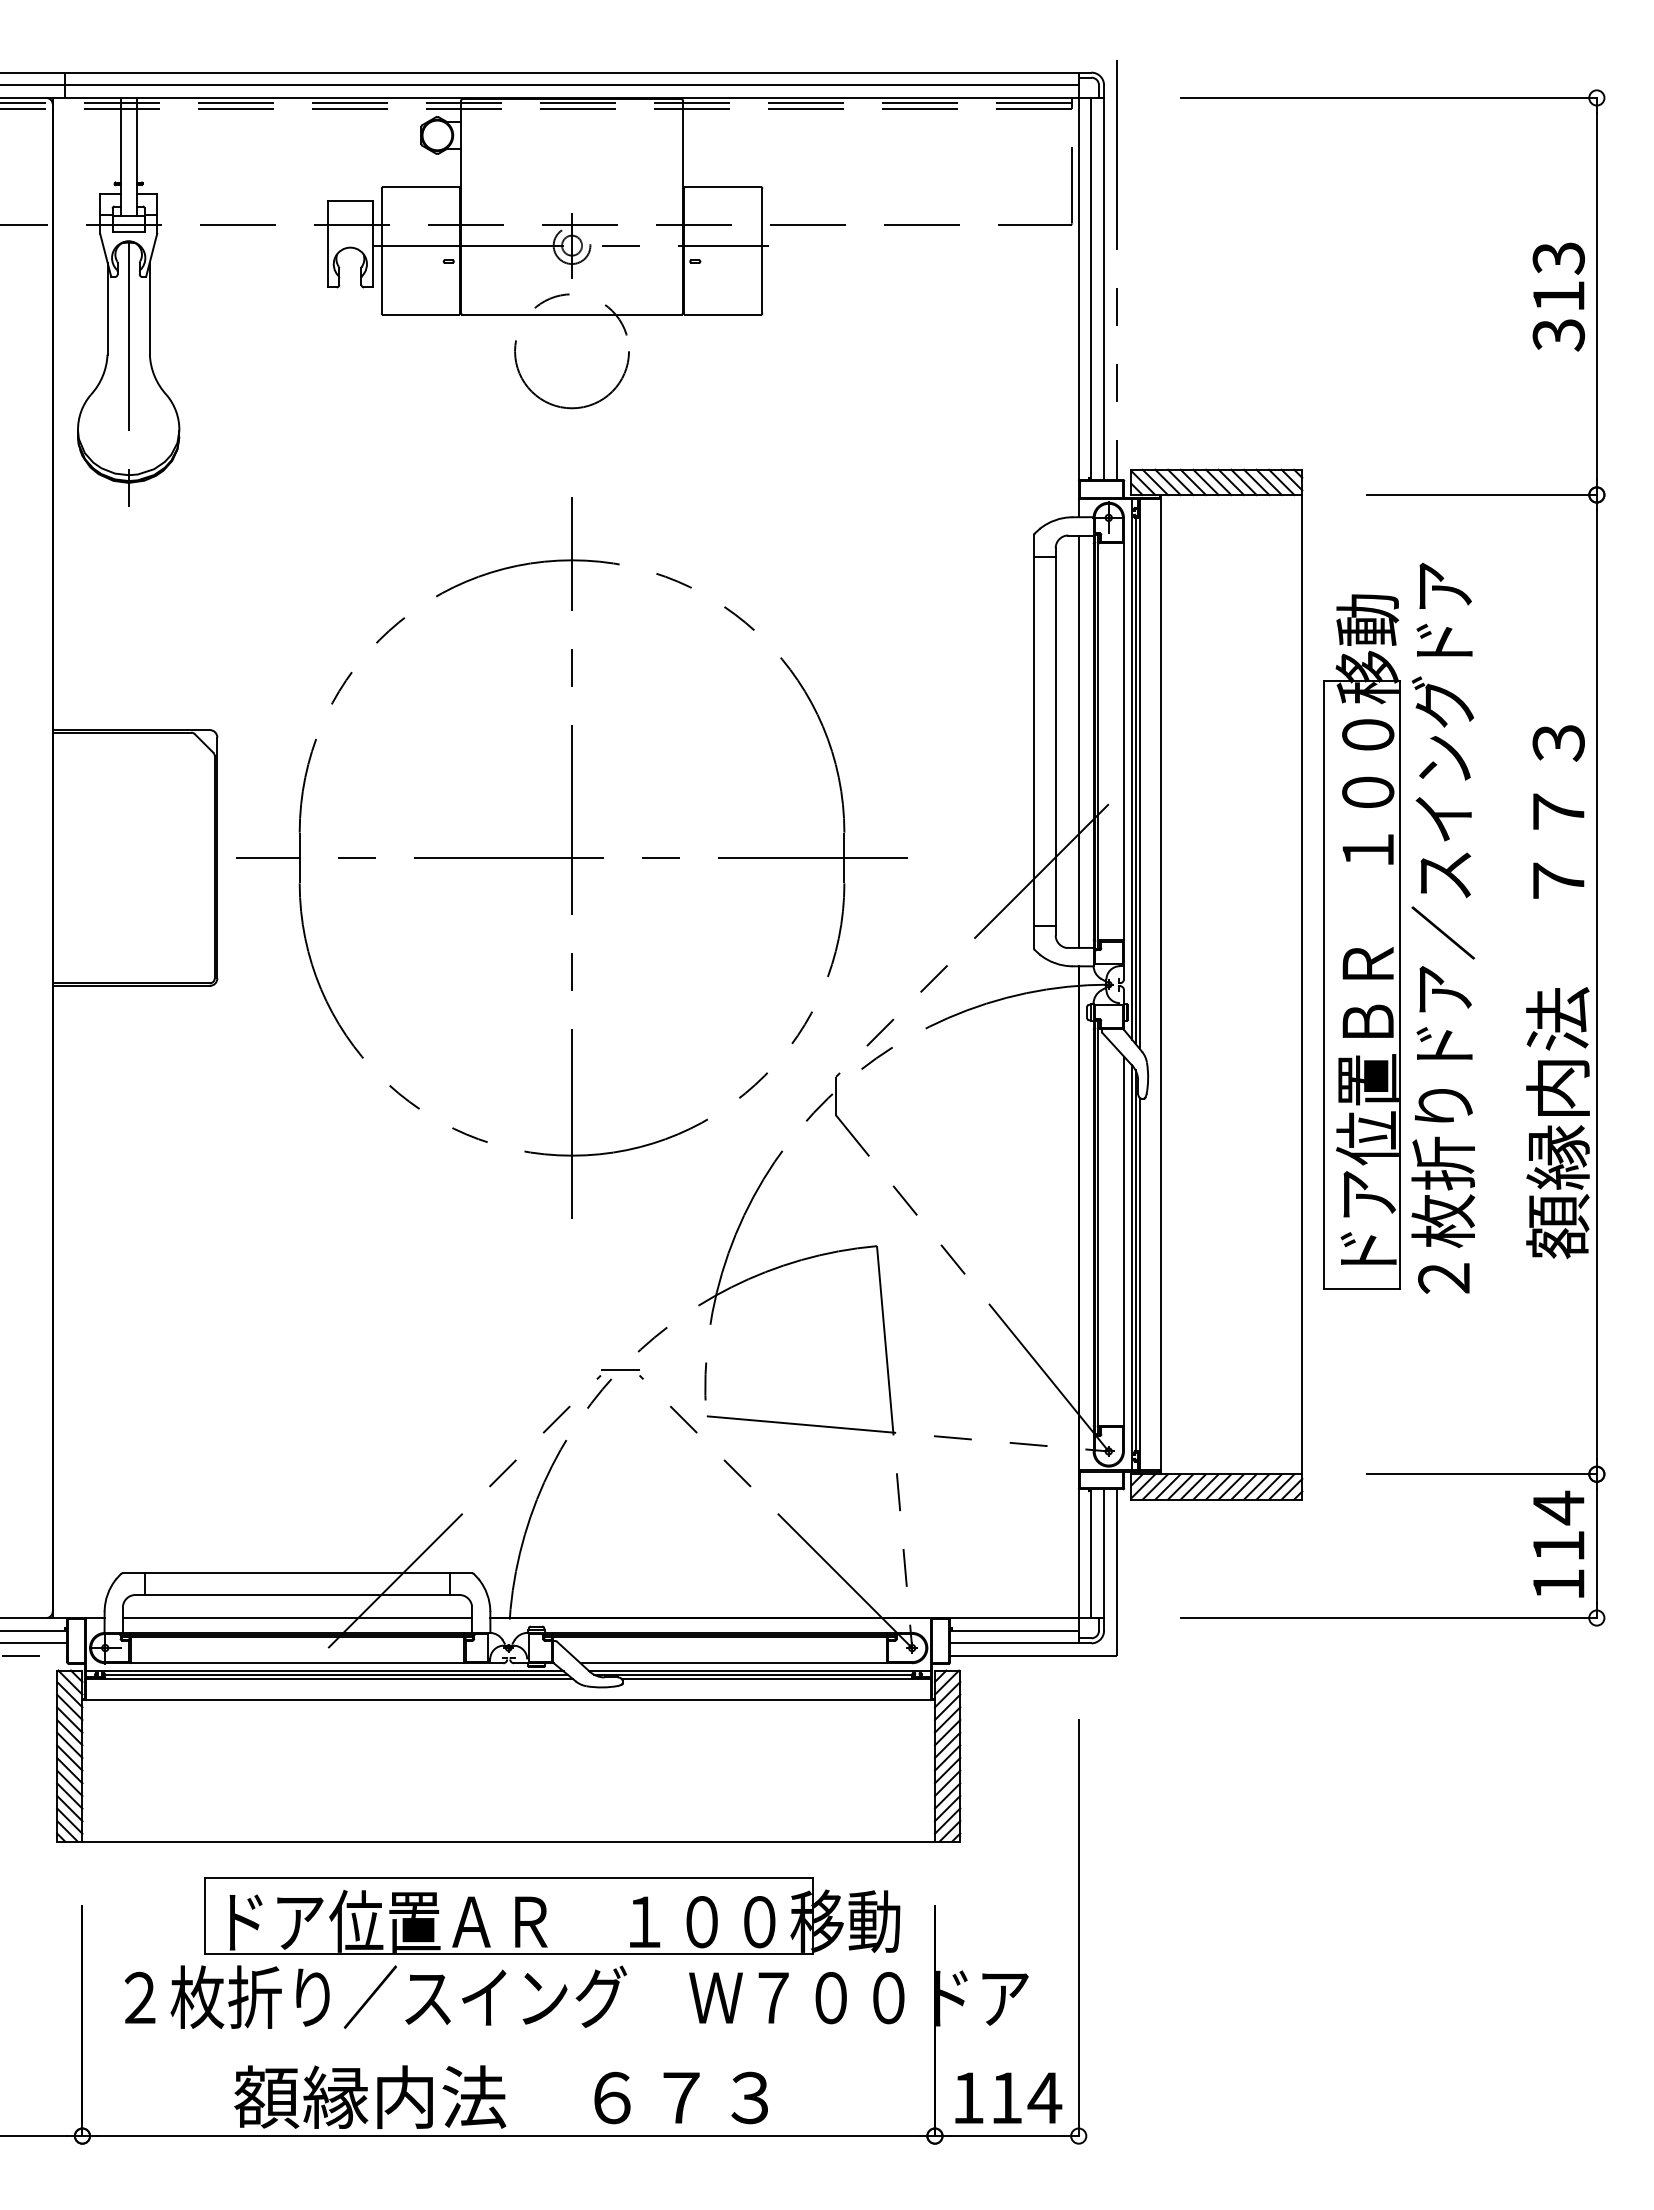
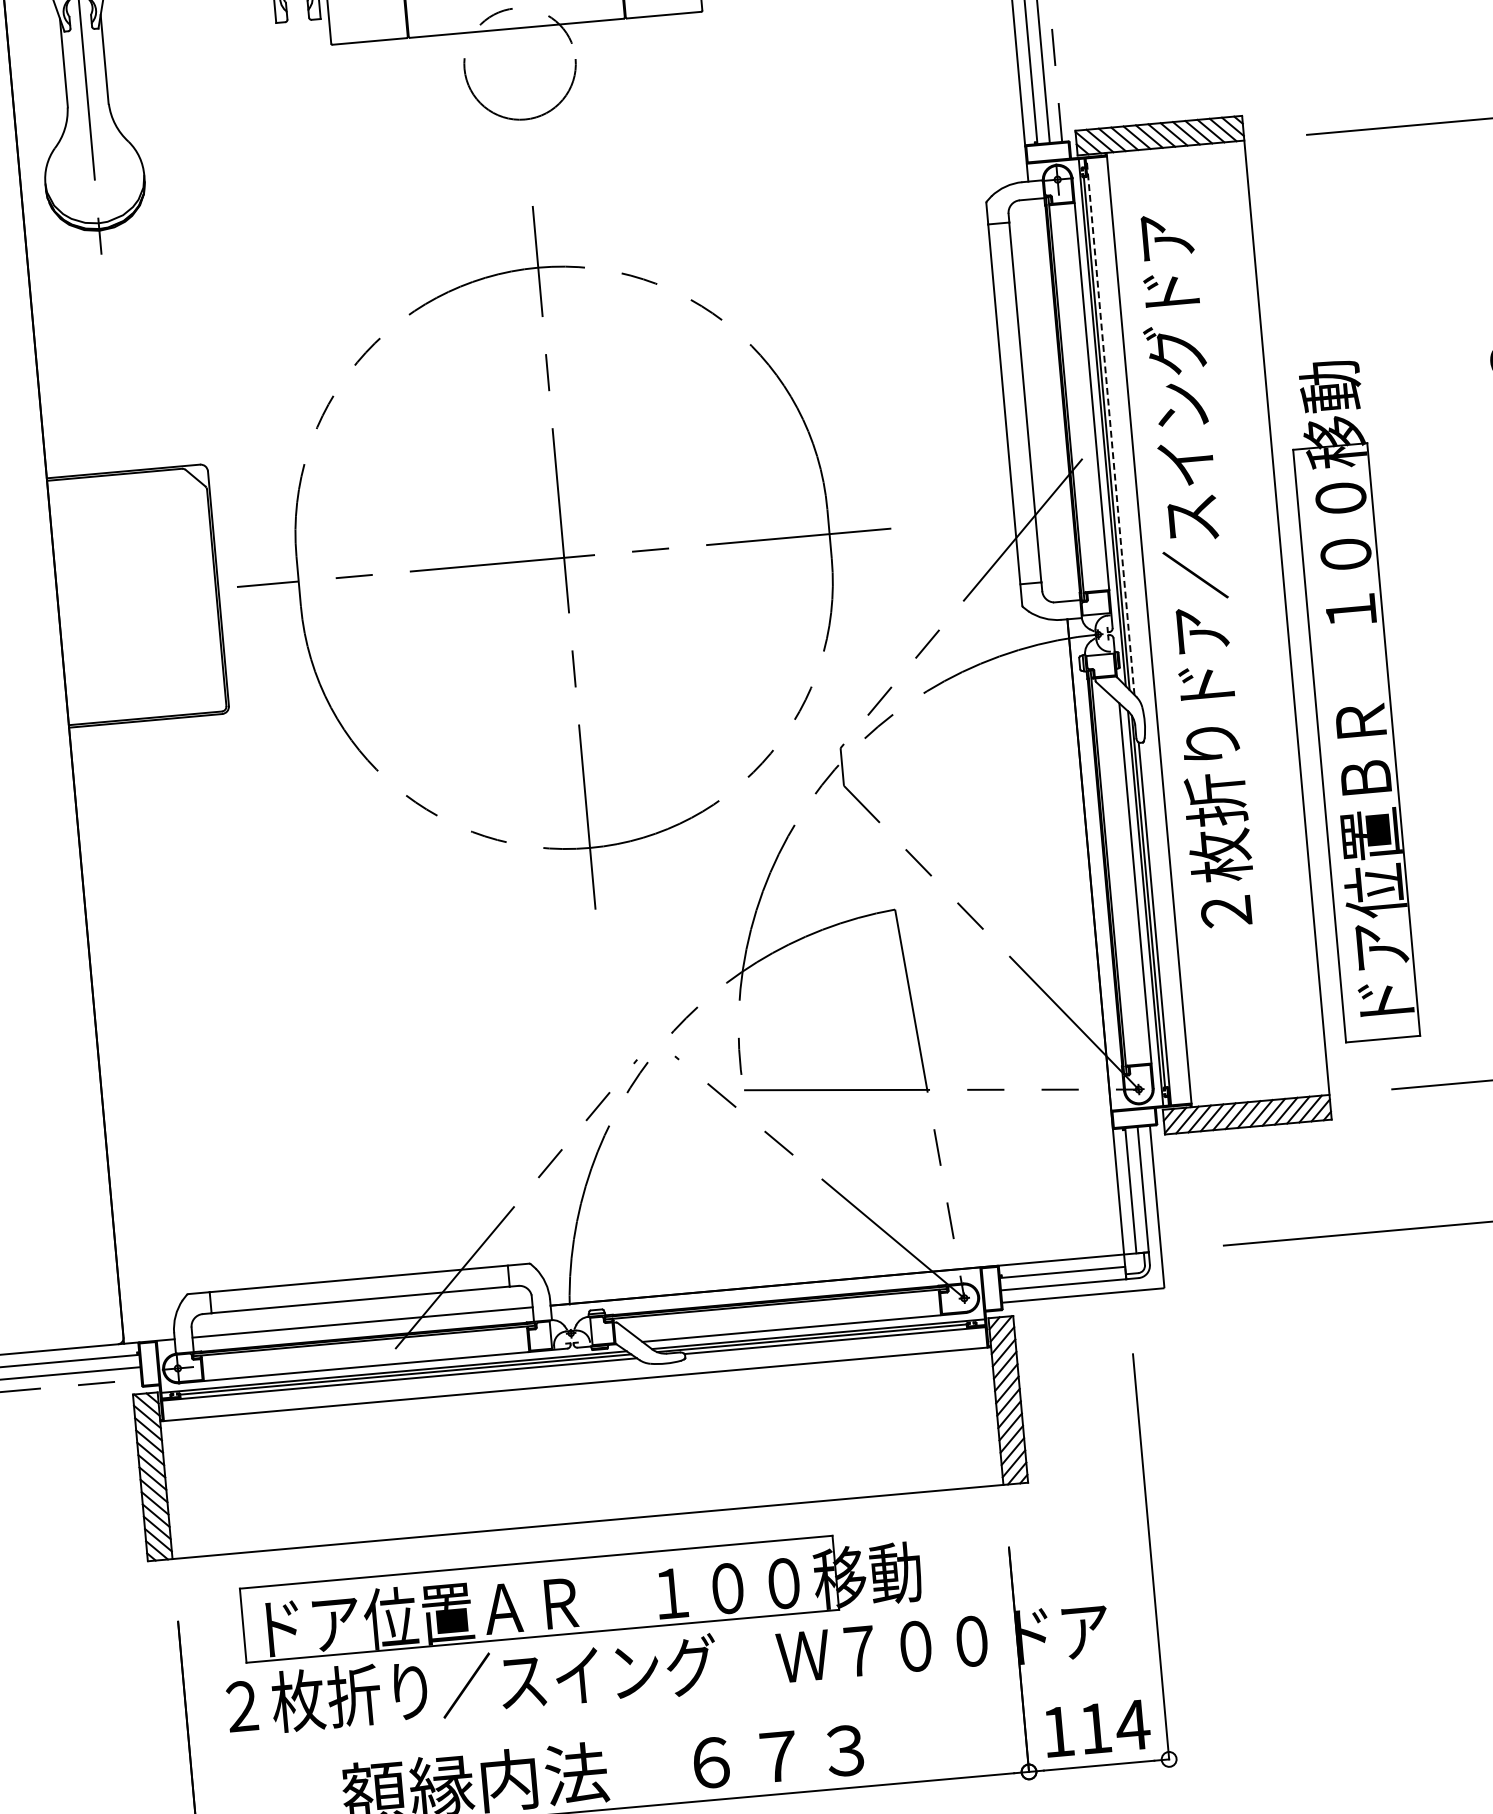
line: (1078, 741) -> (1047, 400), removed
line: (1140, 773) -> (1110, 426), solid -> dashed
text: (1443, 927) -> (1195, 569), moved
part: (1361, 941) -> (1352, 700), moved
line: (619, 1370) -> (654, 1053), removed
part: (552, 1915) -> (581, 1595), moved

